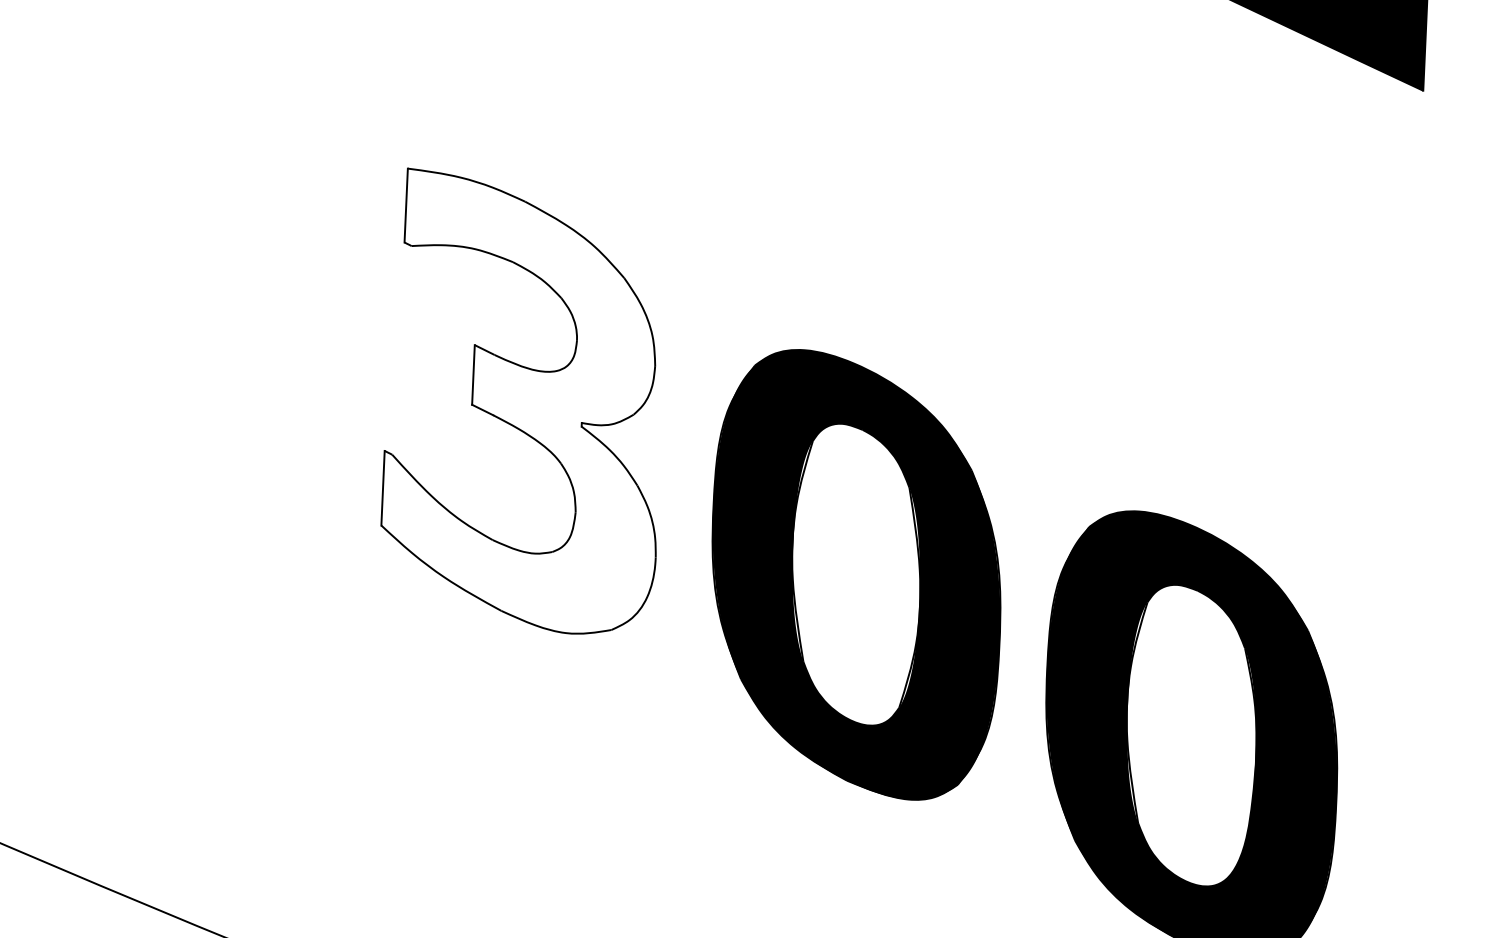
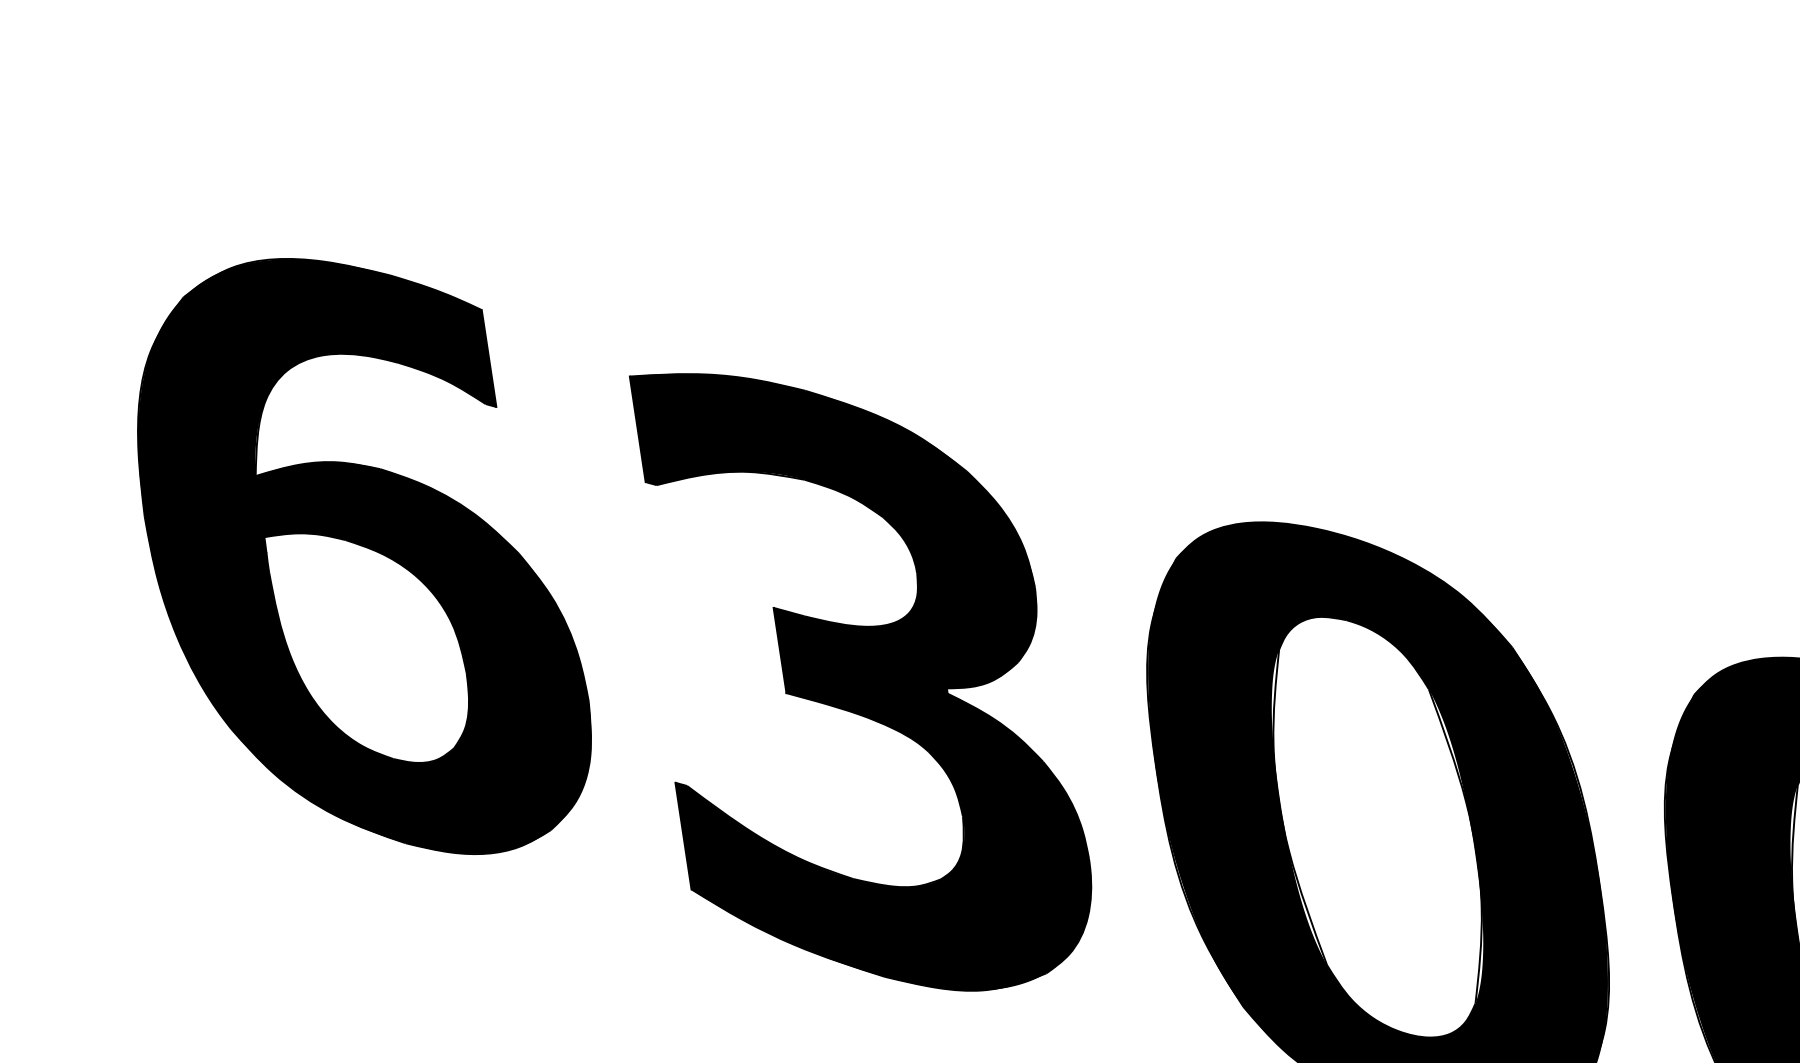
part: (197, 257) -> (356, 560), added
fill: (518, 401) -> (851, 675), added

